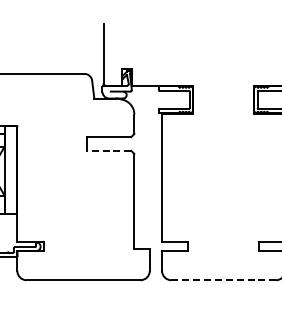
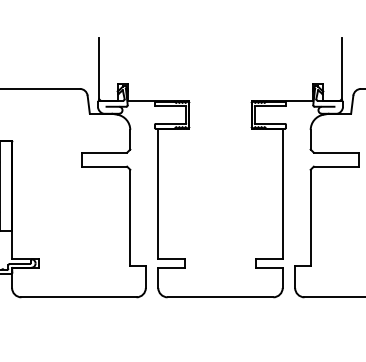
line: (108, 150) -> (104, 166), dashed -> solid
line: (223, 280) -> (220, 297), dashed -> solid

